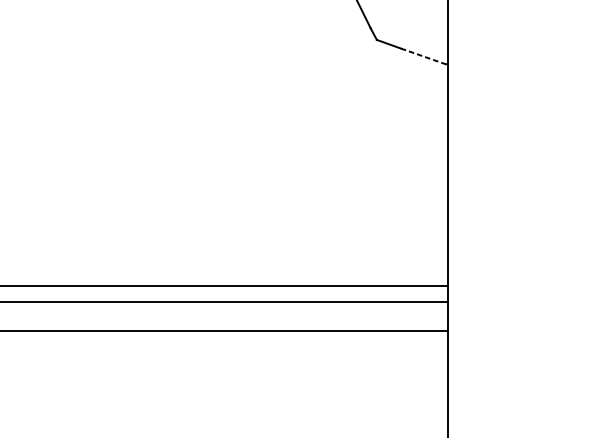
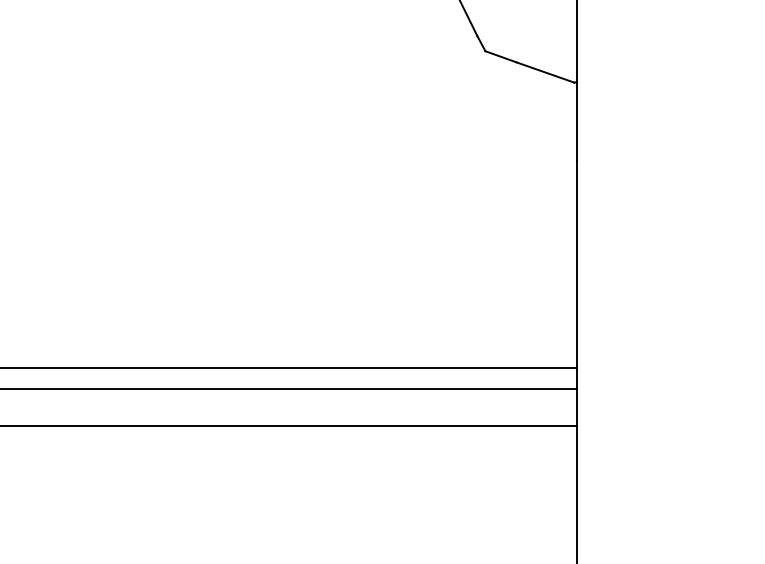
line: (423, 56) -> (545, 72), dashed -> solid

